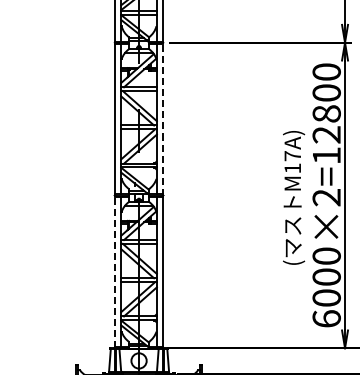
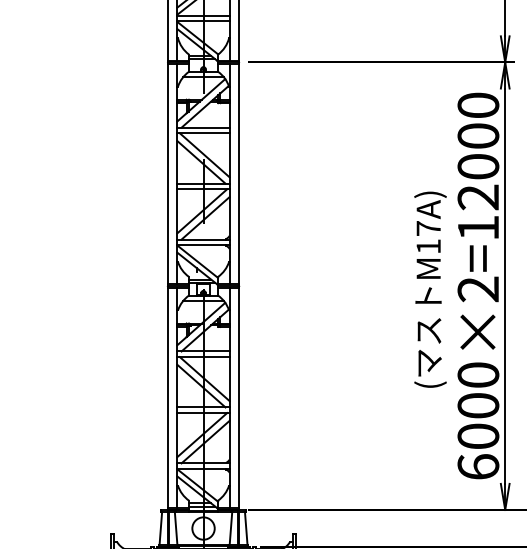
text: (326, 113) -> (478, 166), 6000×2=12800 -> 6000×2=12000
line: (163, 118) -> (239, 173), dashed -> solid
line: (114, 271) -> (167, 397), dashed -> solid

